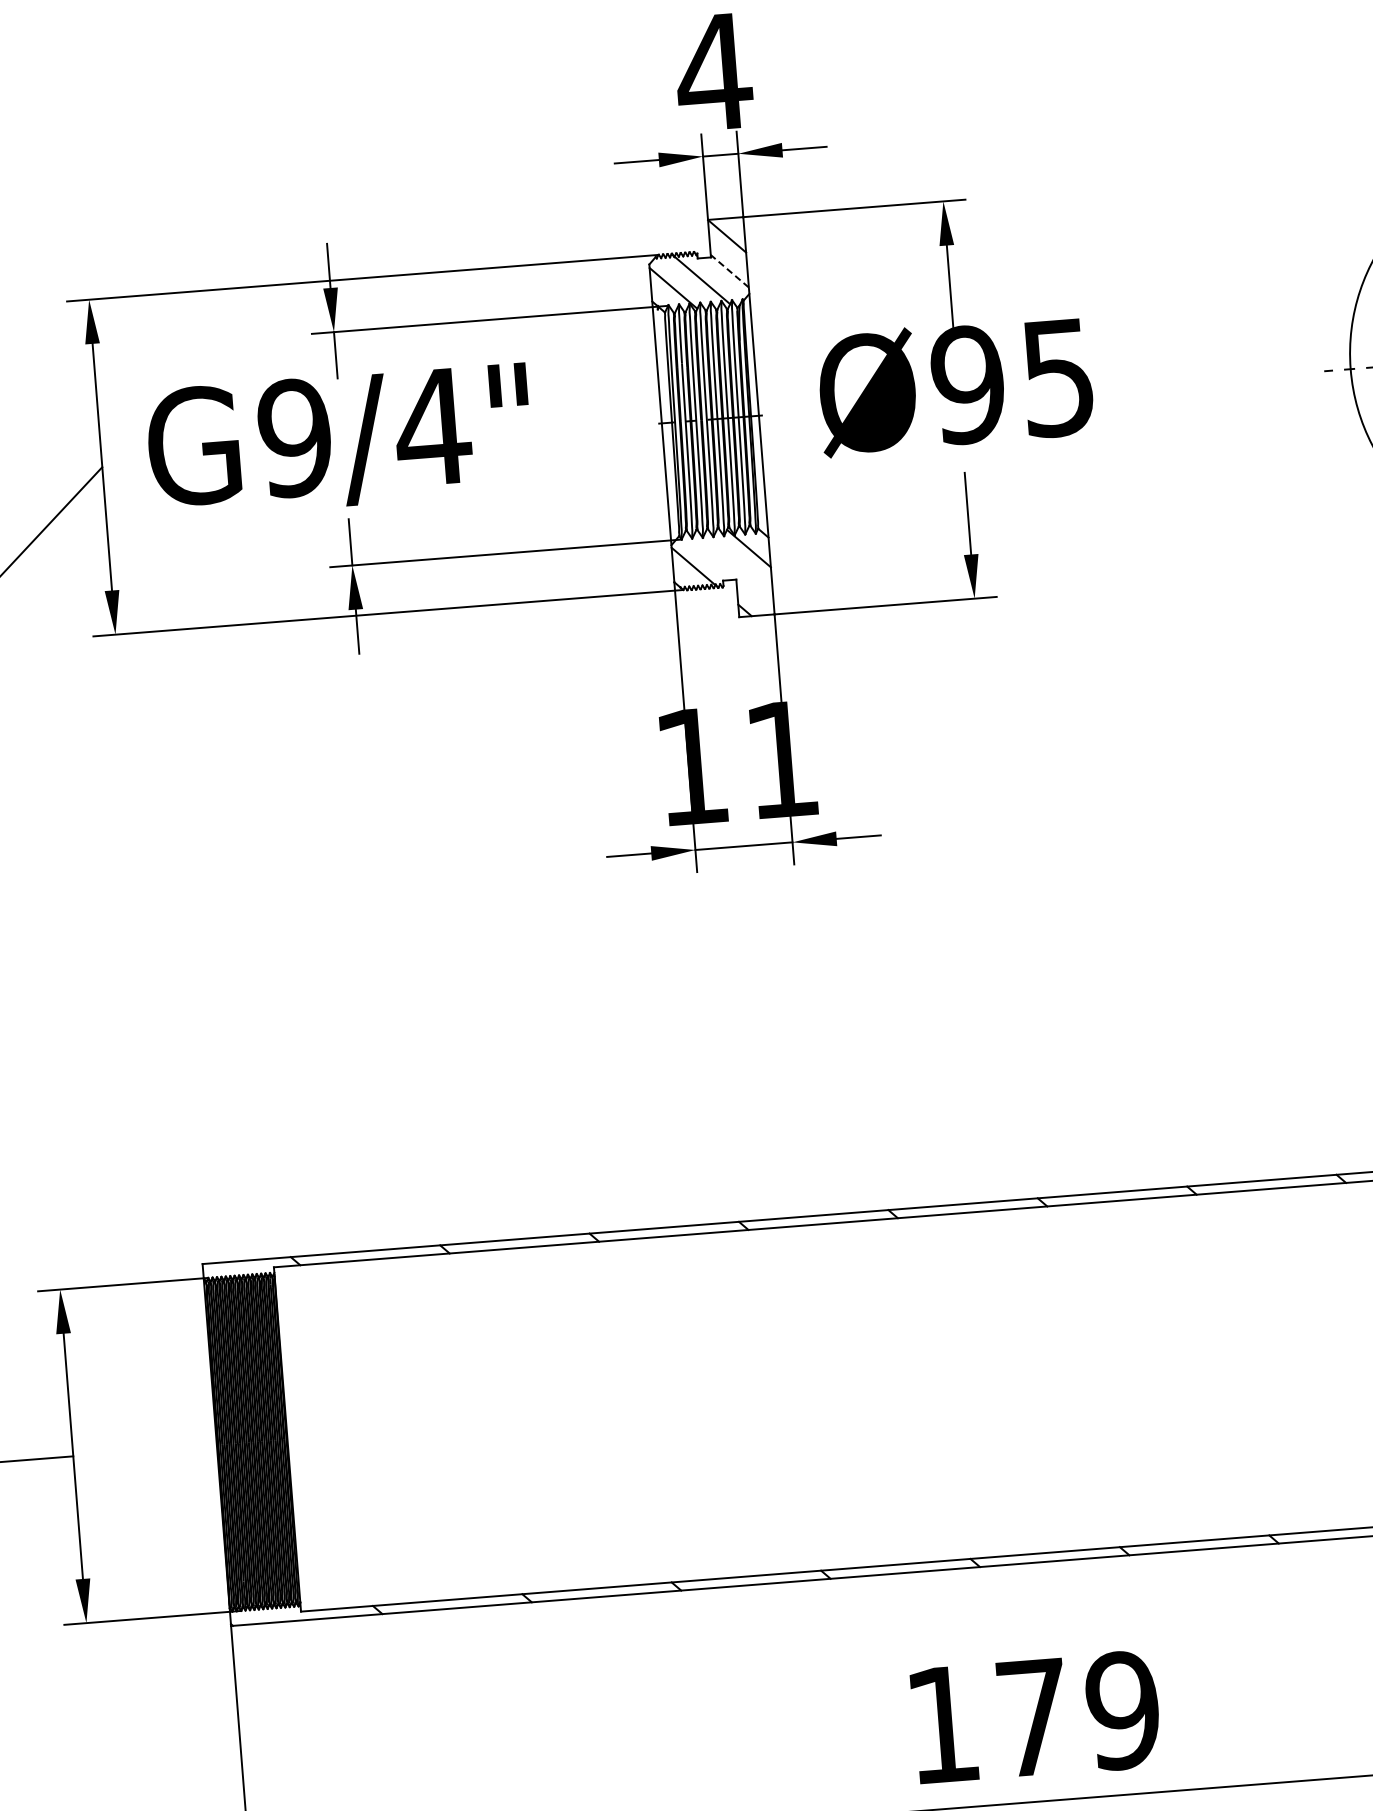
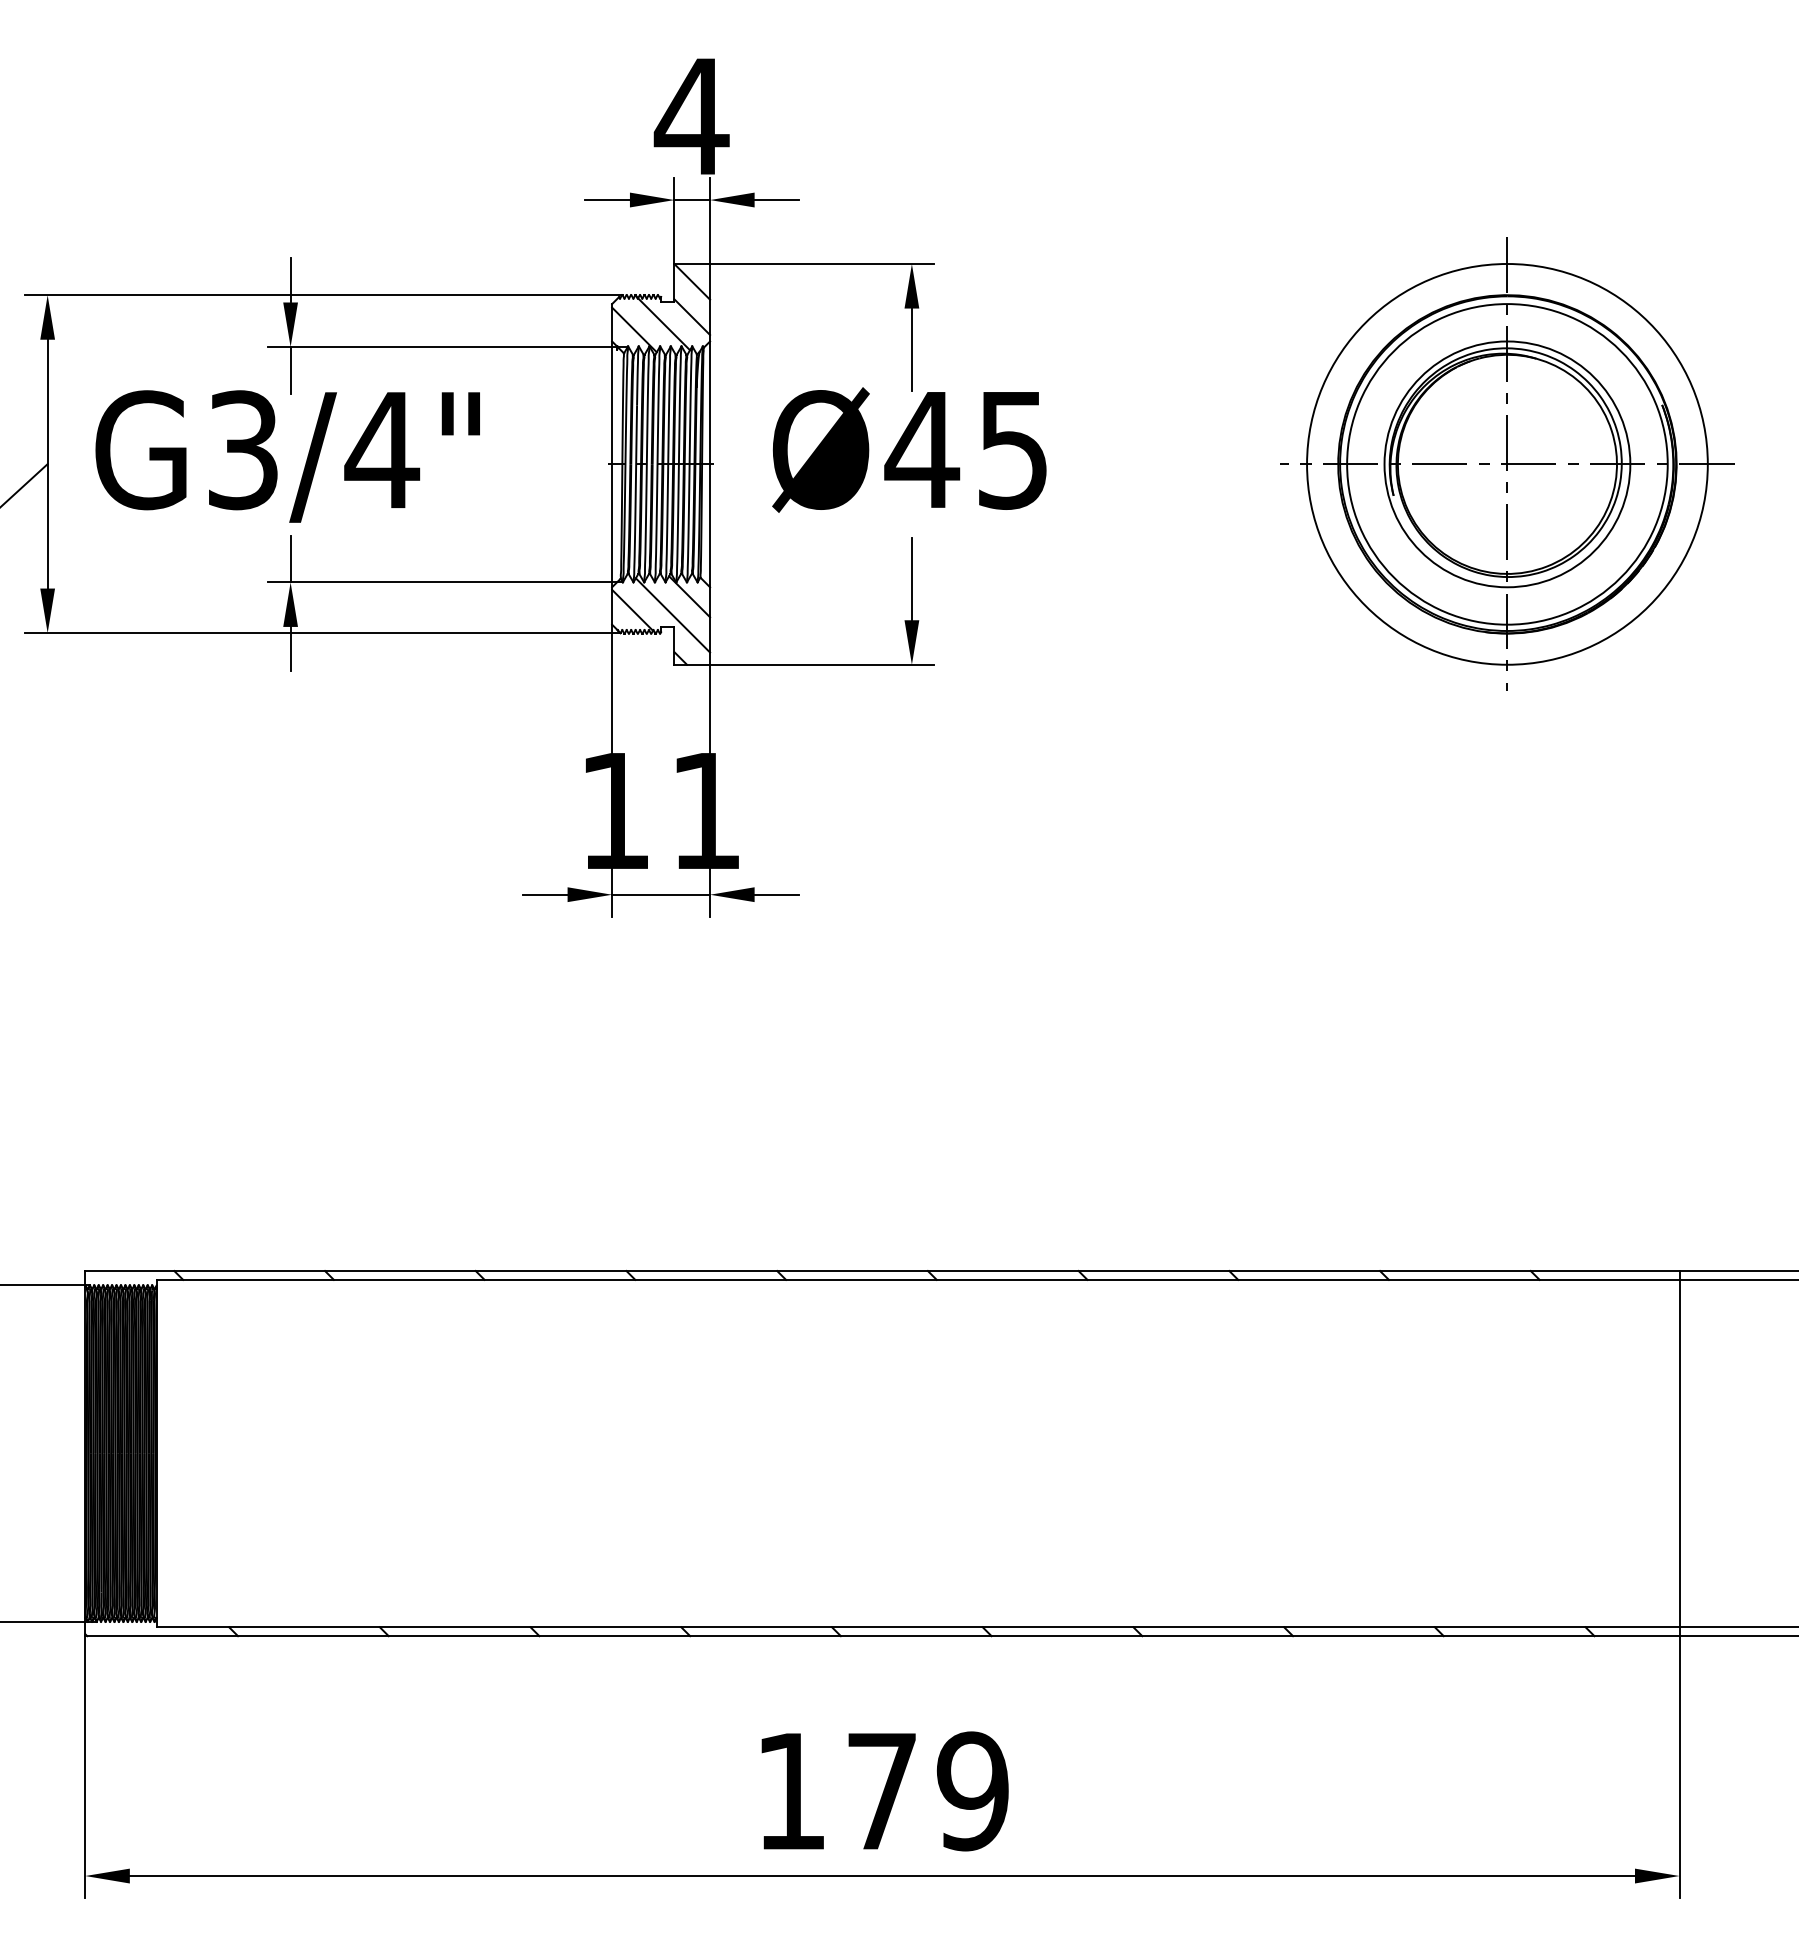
line: (729, 270) -> (691, 316), dashed -> solid
text: (968, 384) -> (922, 449), Ø95 -> Ø45
text: (294, 438) -> (242, 450), G9/4" -> G3/4"
line: (733, 568) -> (672, 615), added

